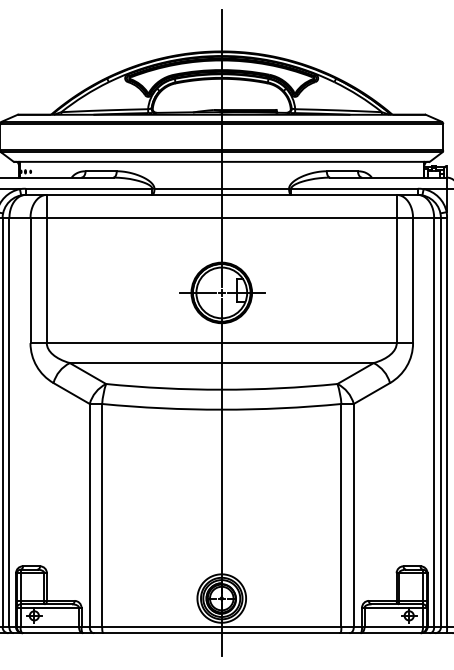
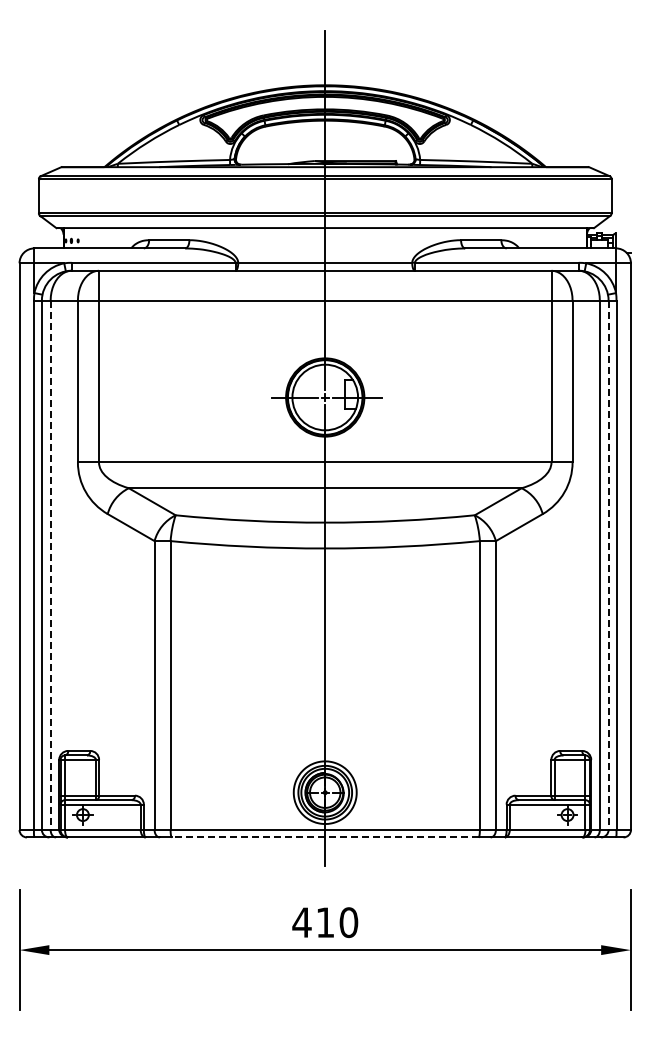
line: (9, 422) -> (50, 565), solid -> dashed
line: (440, 422) -> (608, 565), solid -> dashed
line: (221, 633) -> (324, 837), solid -> dashed

